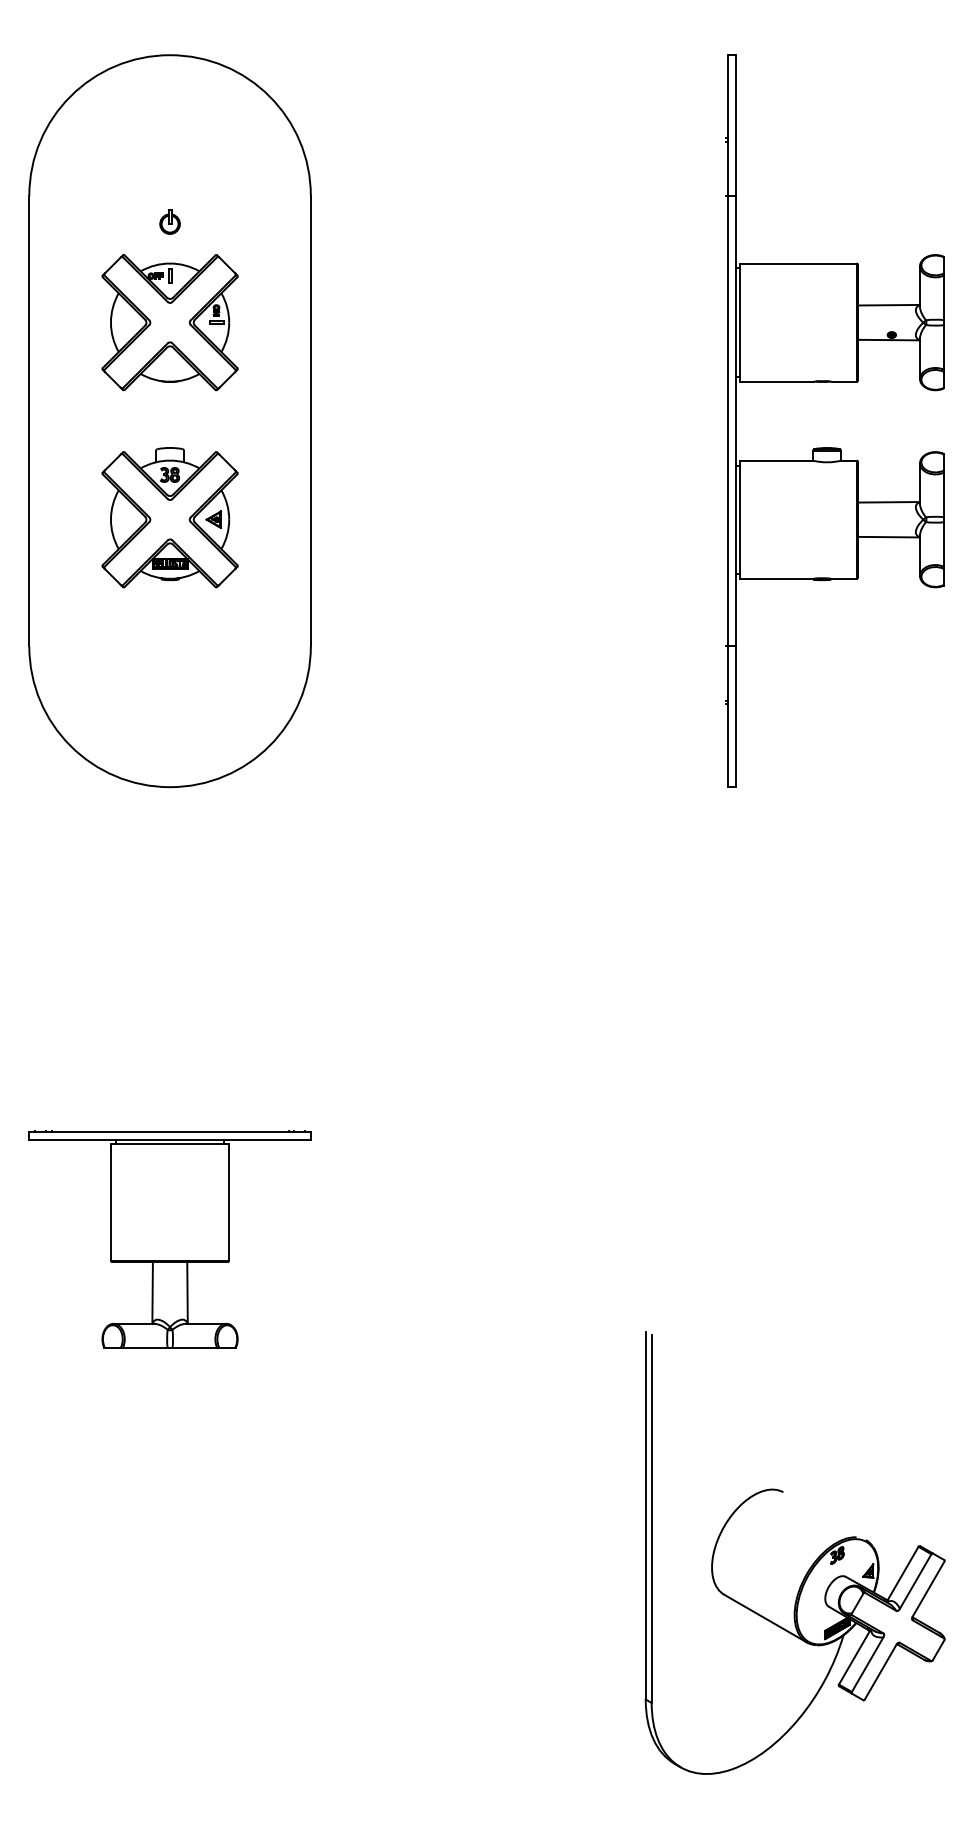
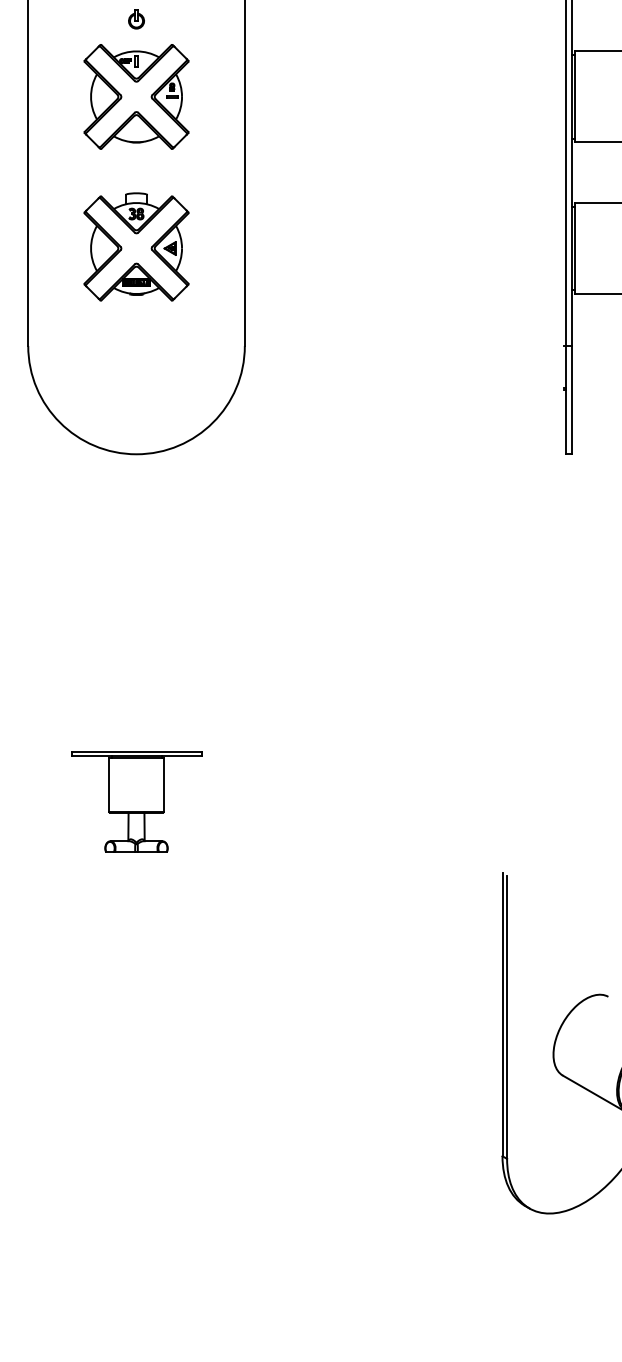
part: (169, 1239) -> (136, 802), size x0.6

